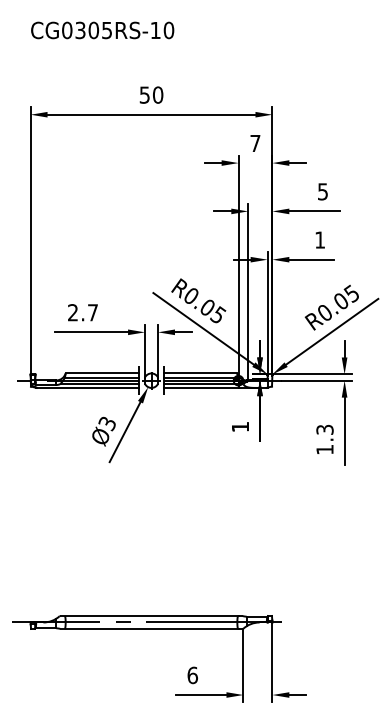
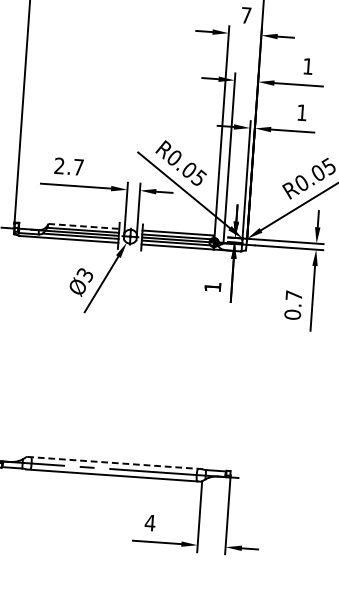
text: (322, 191) -> (307, 66), 5 -> 1
line: (102, 373) -> (83, 226), solid -> dashed
text: (324, 439) -> (292, 304), 1.3 -> 0.7
line: (149, 615) -> (112, 462), solid -> dashed
text: (192, 675) -> (150, 523), 6 -> 4

